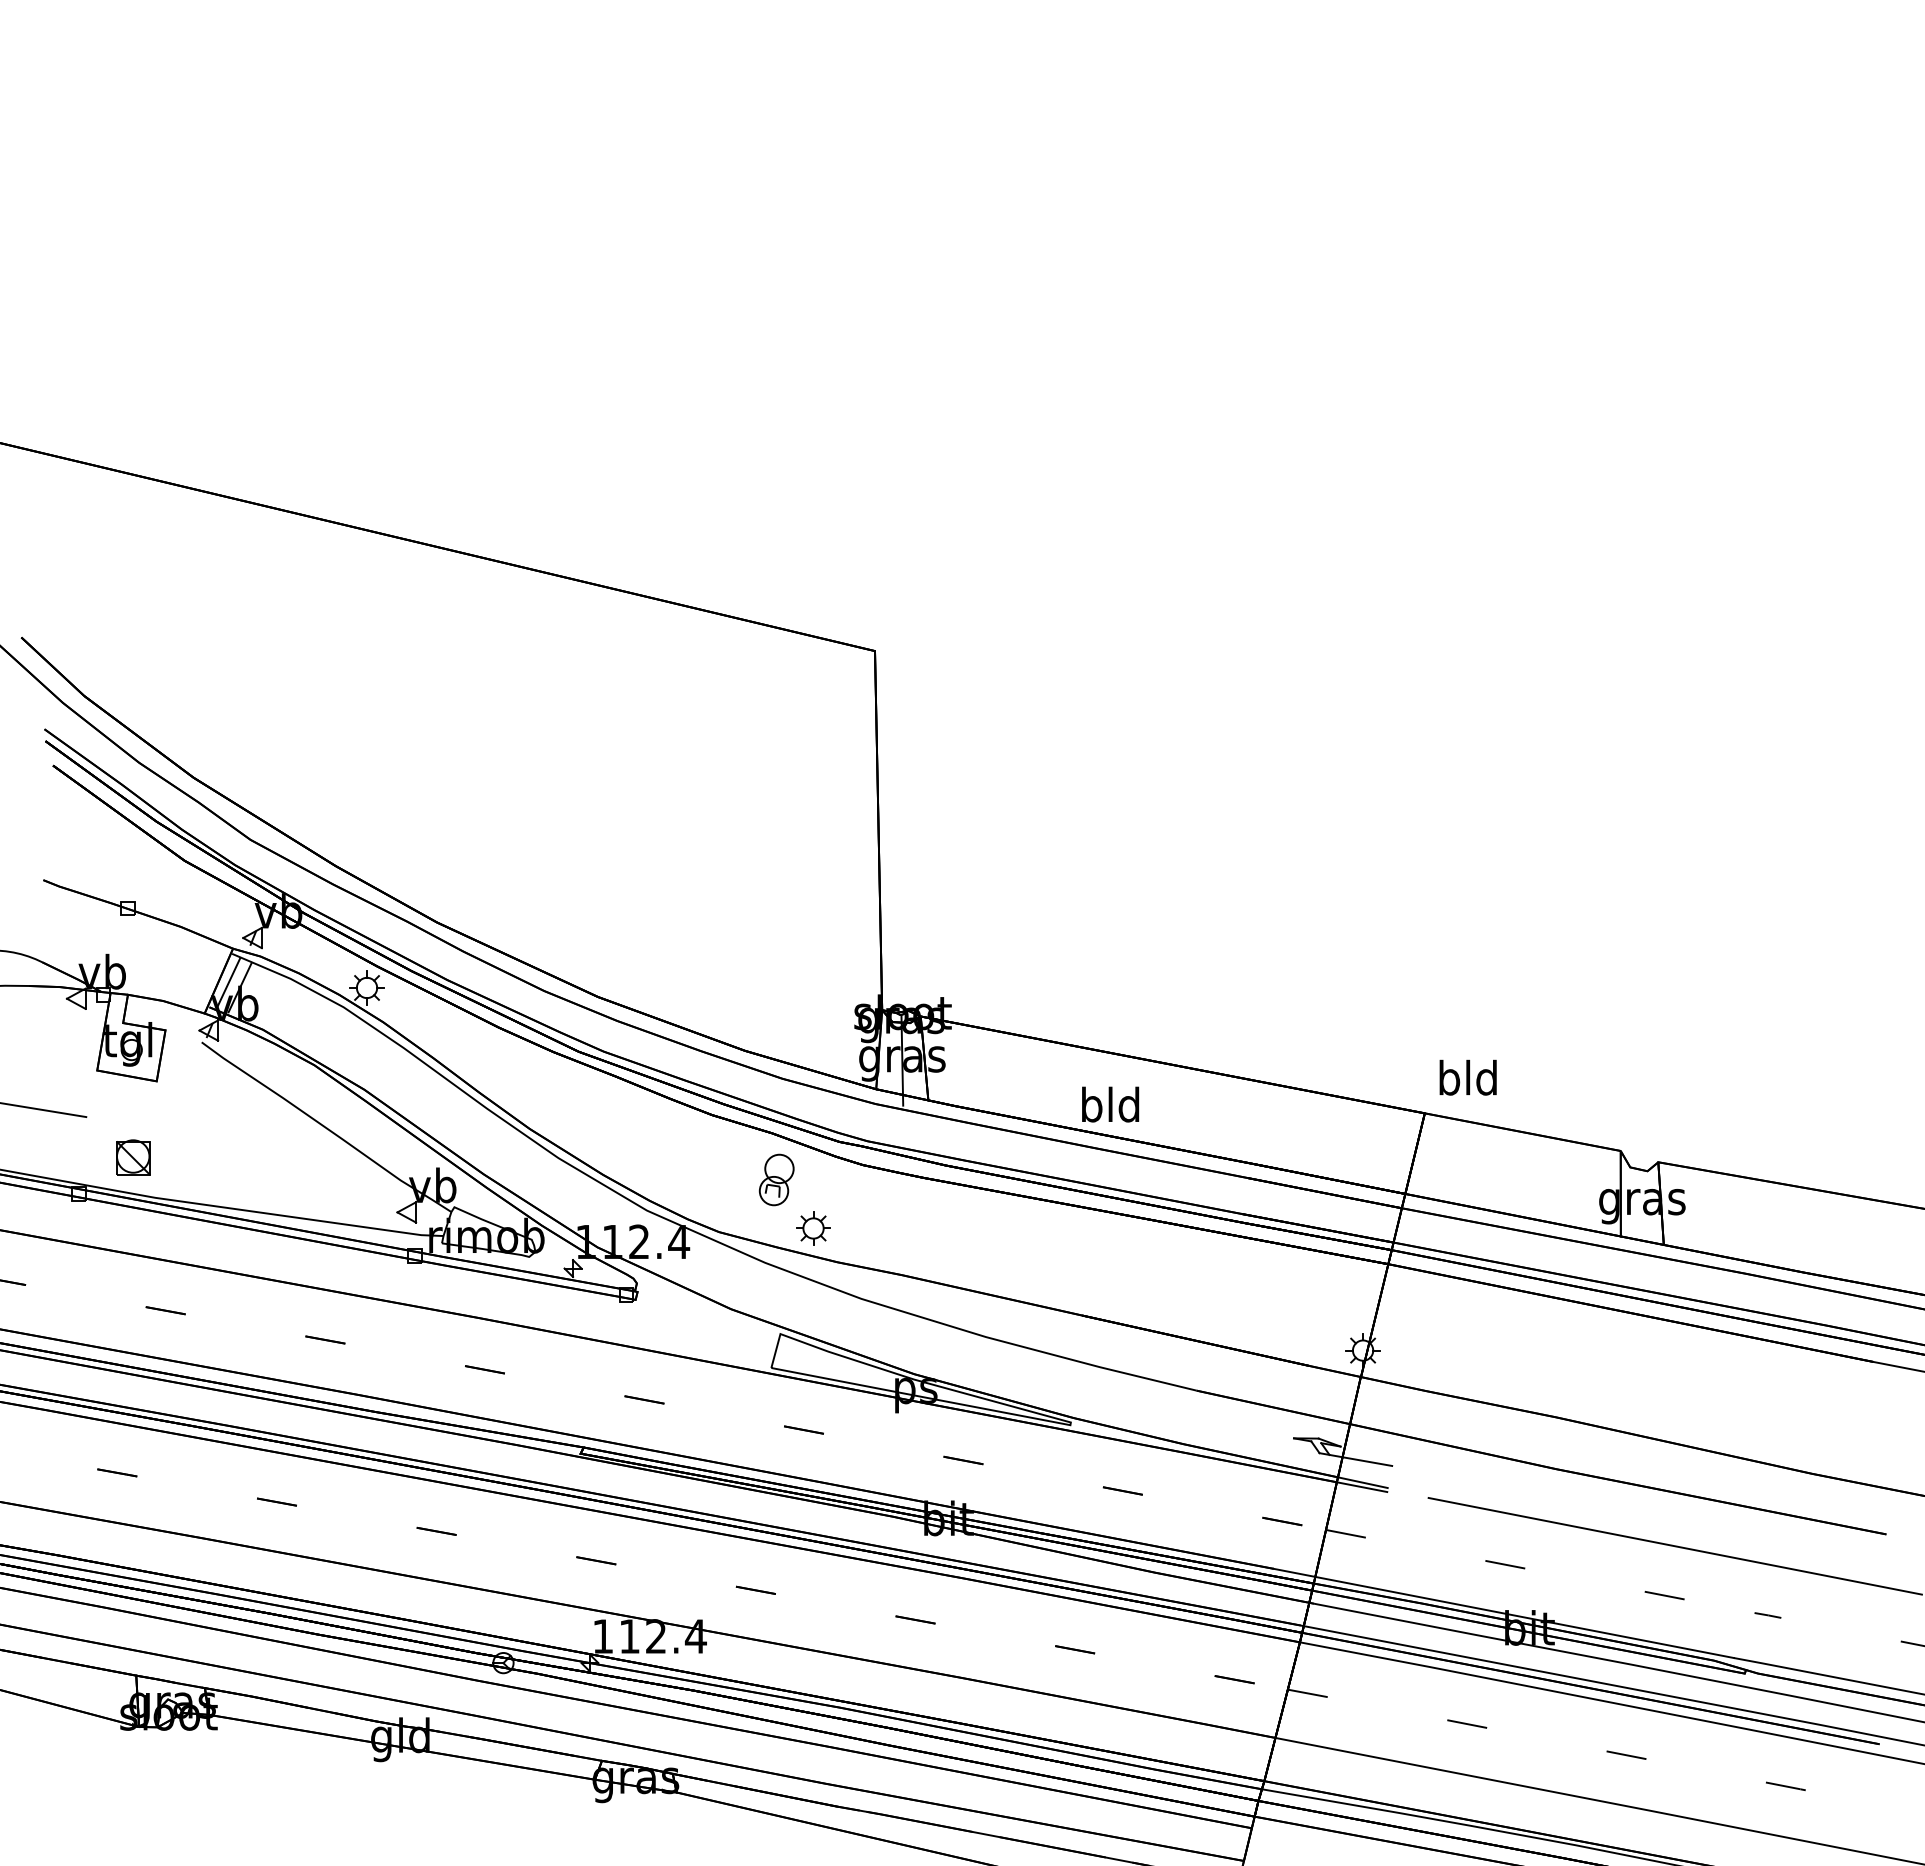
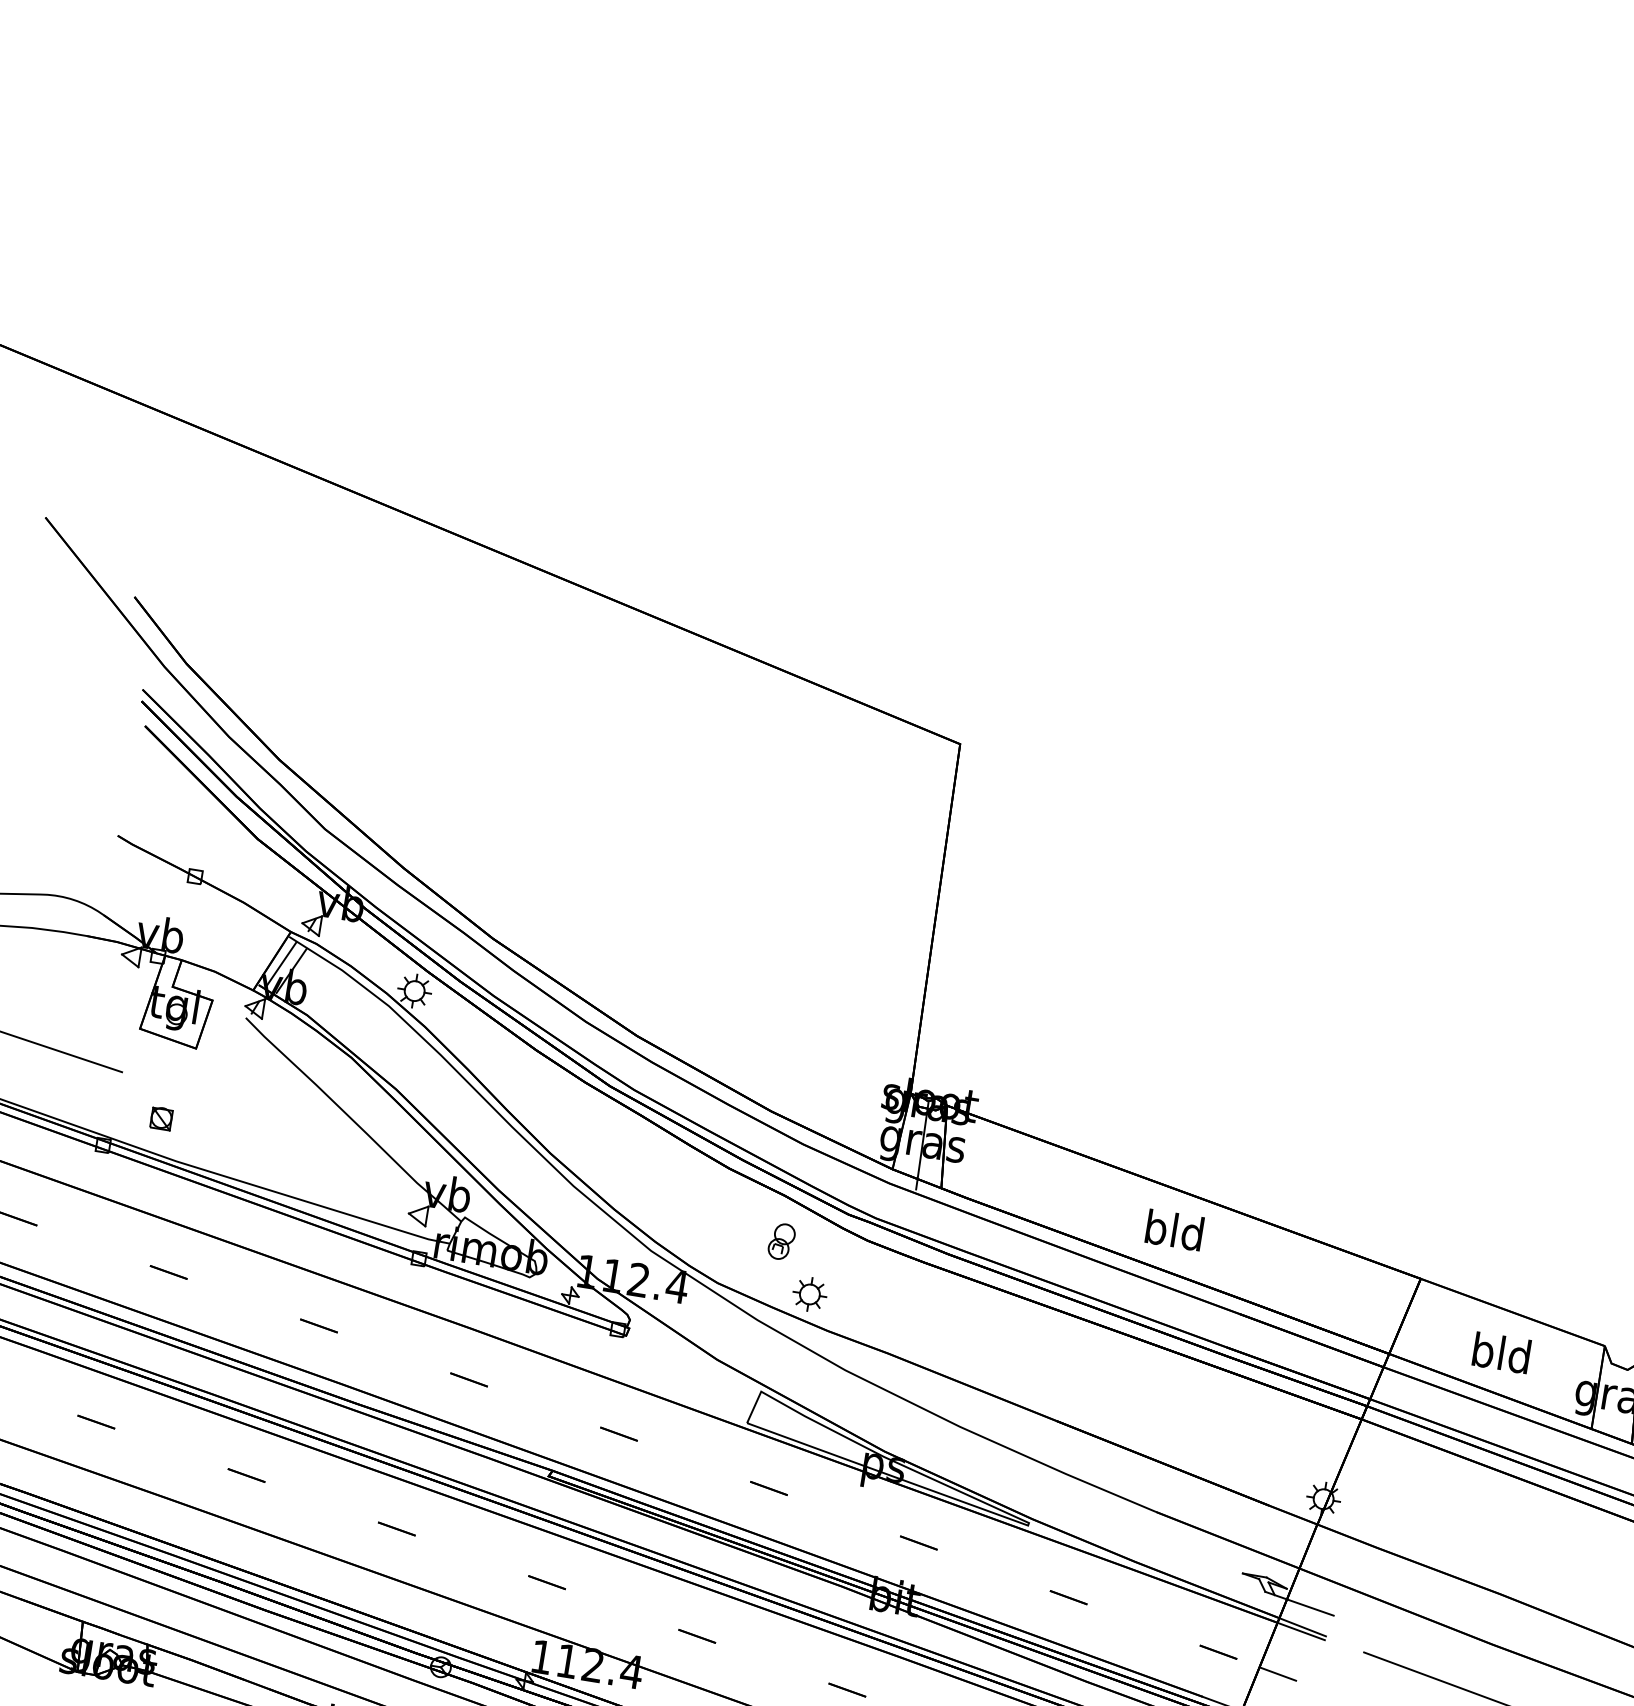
text: (1467, 1077) -> (1501, 1352), moved
text: (1110, 1104) -> (1174, 1230), moved
part: (133, 1156) -> (161, 1117), size x0.62
part: (776, 1179) -> (781, 1241), size x0.71

